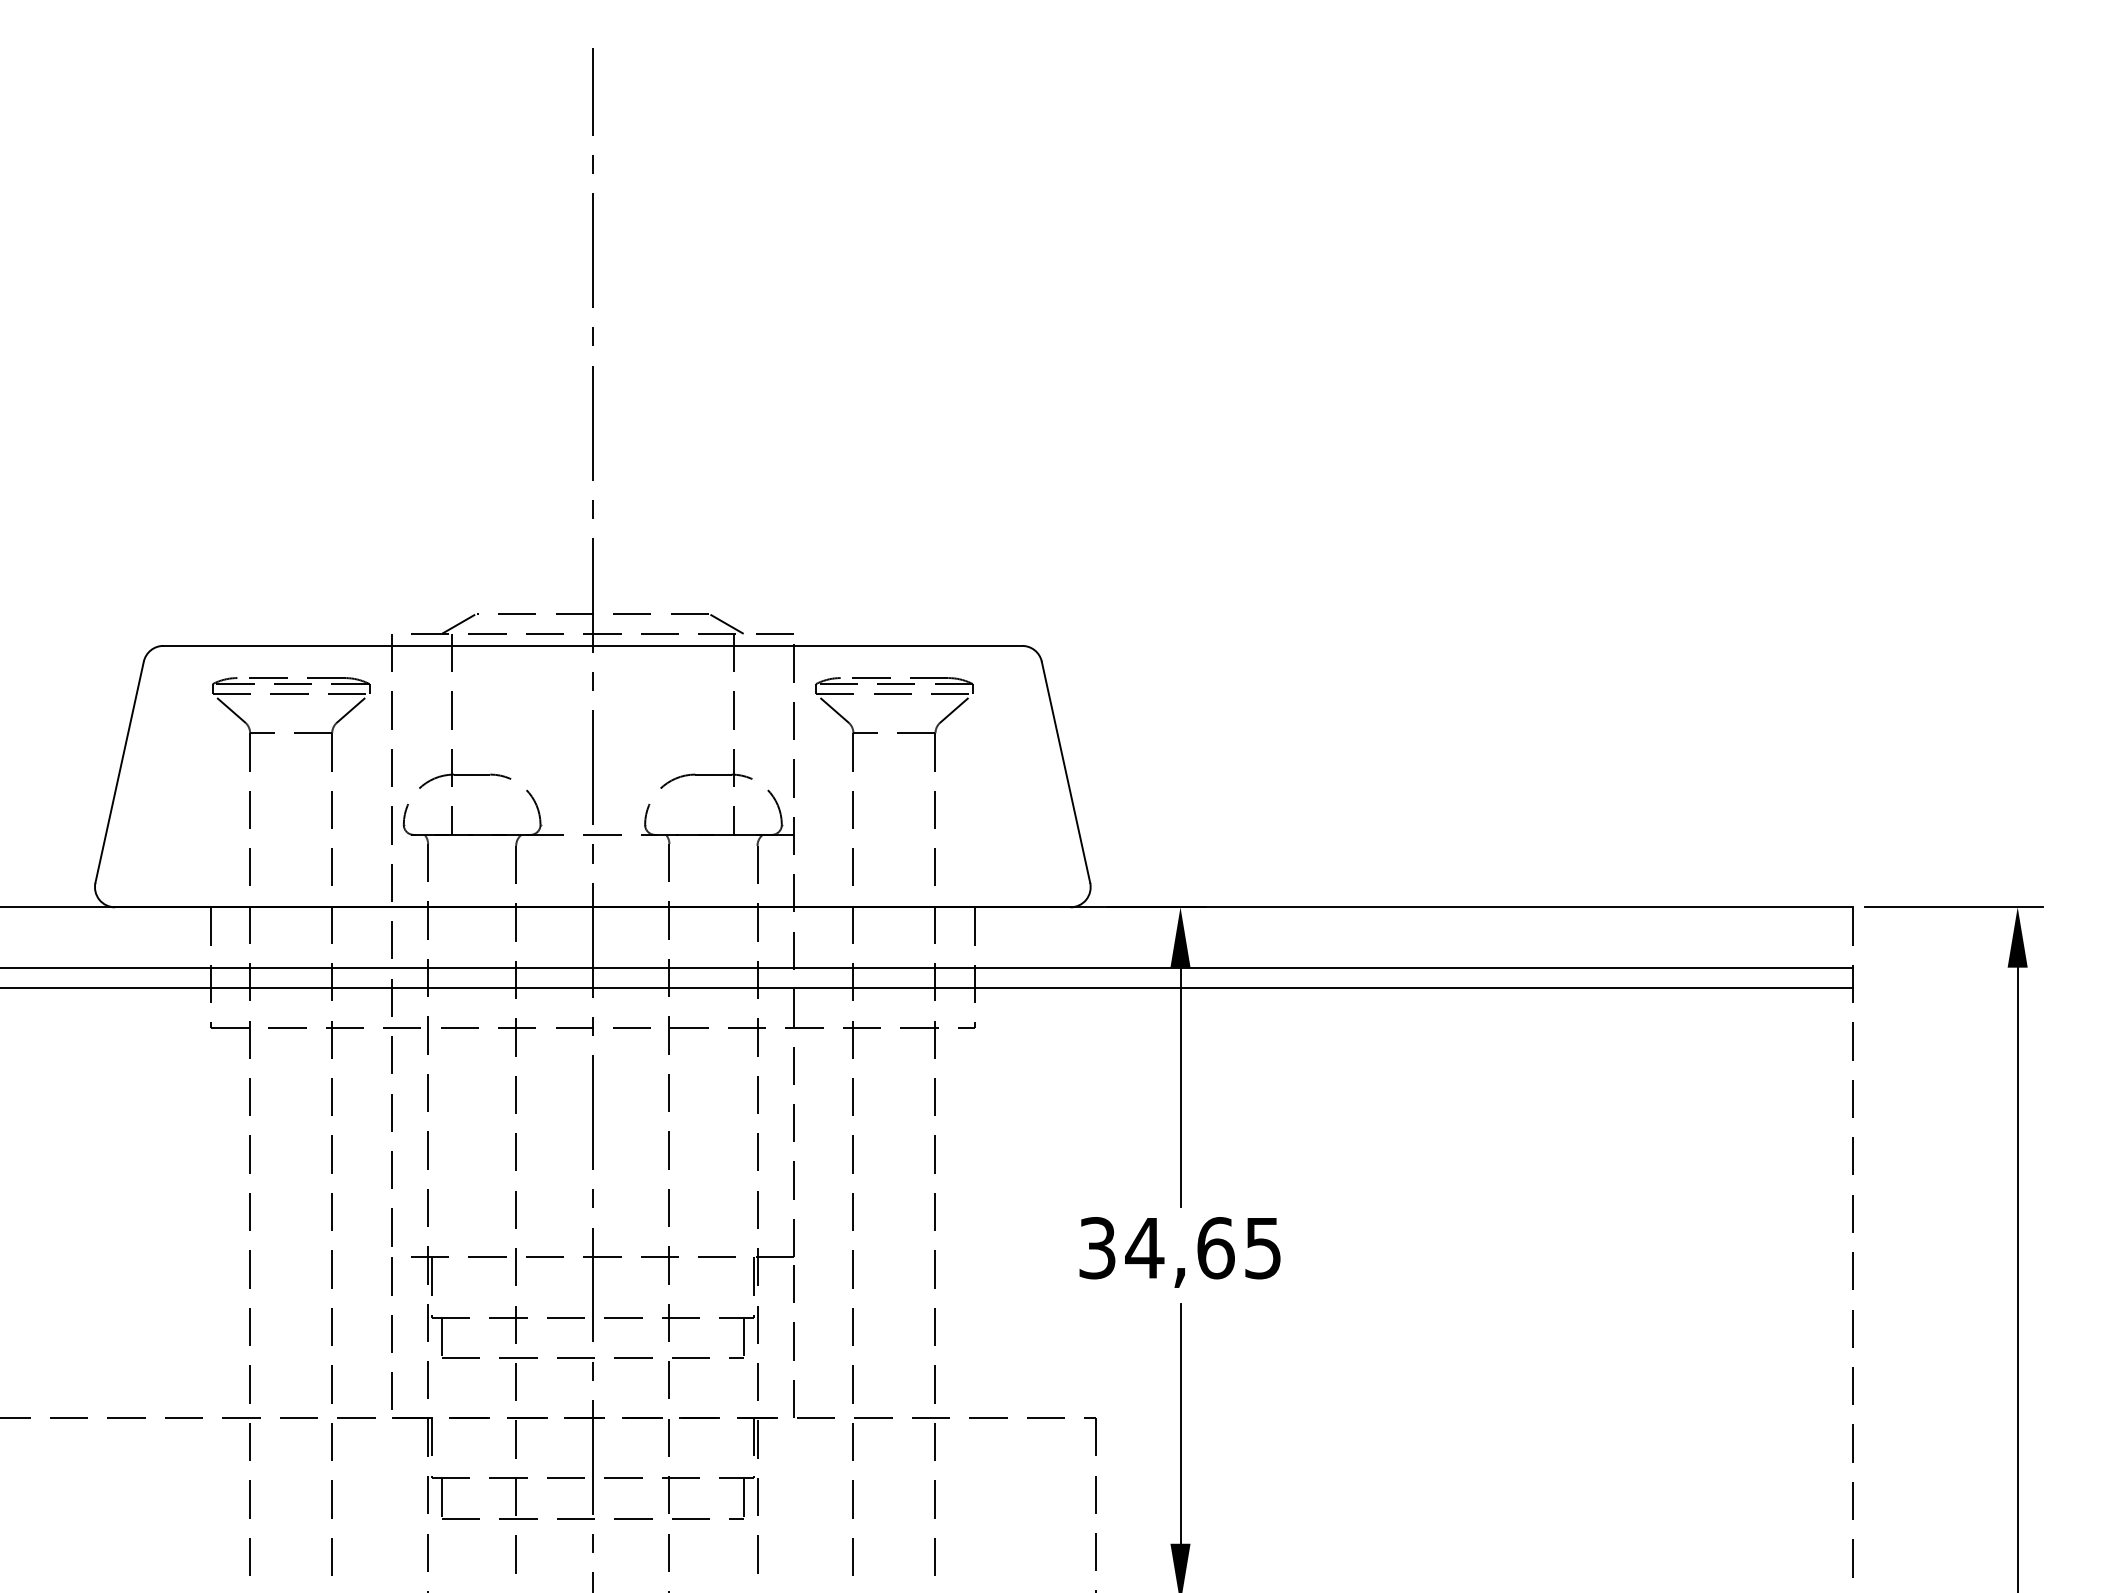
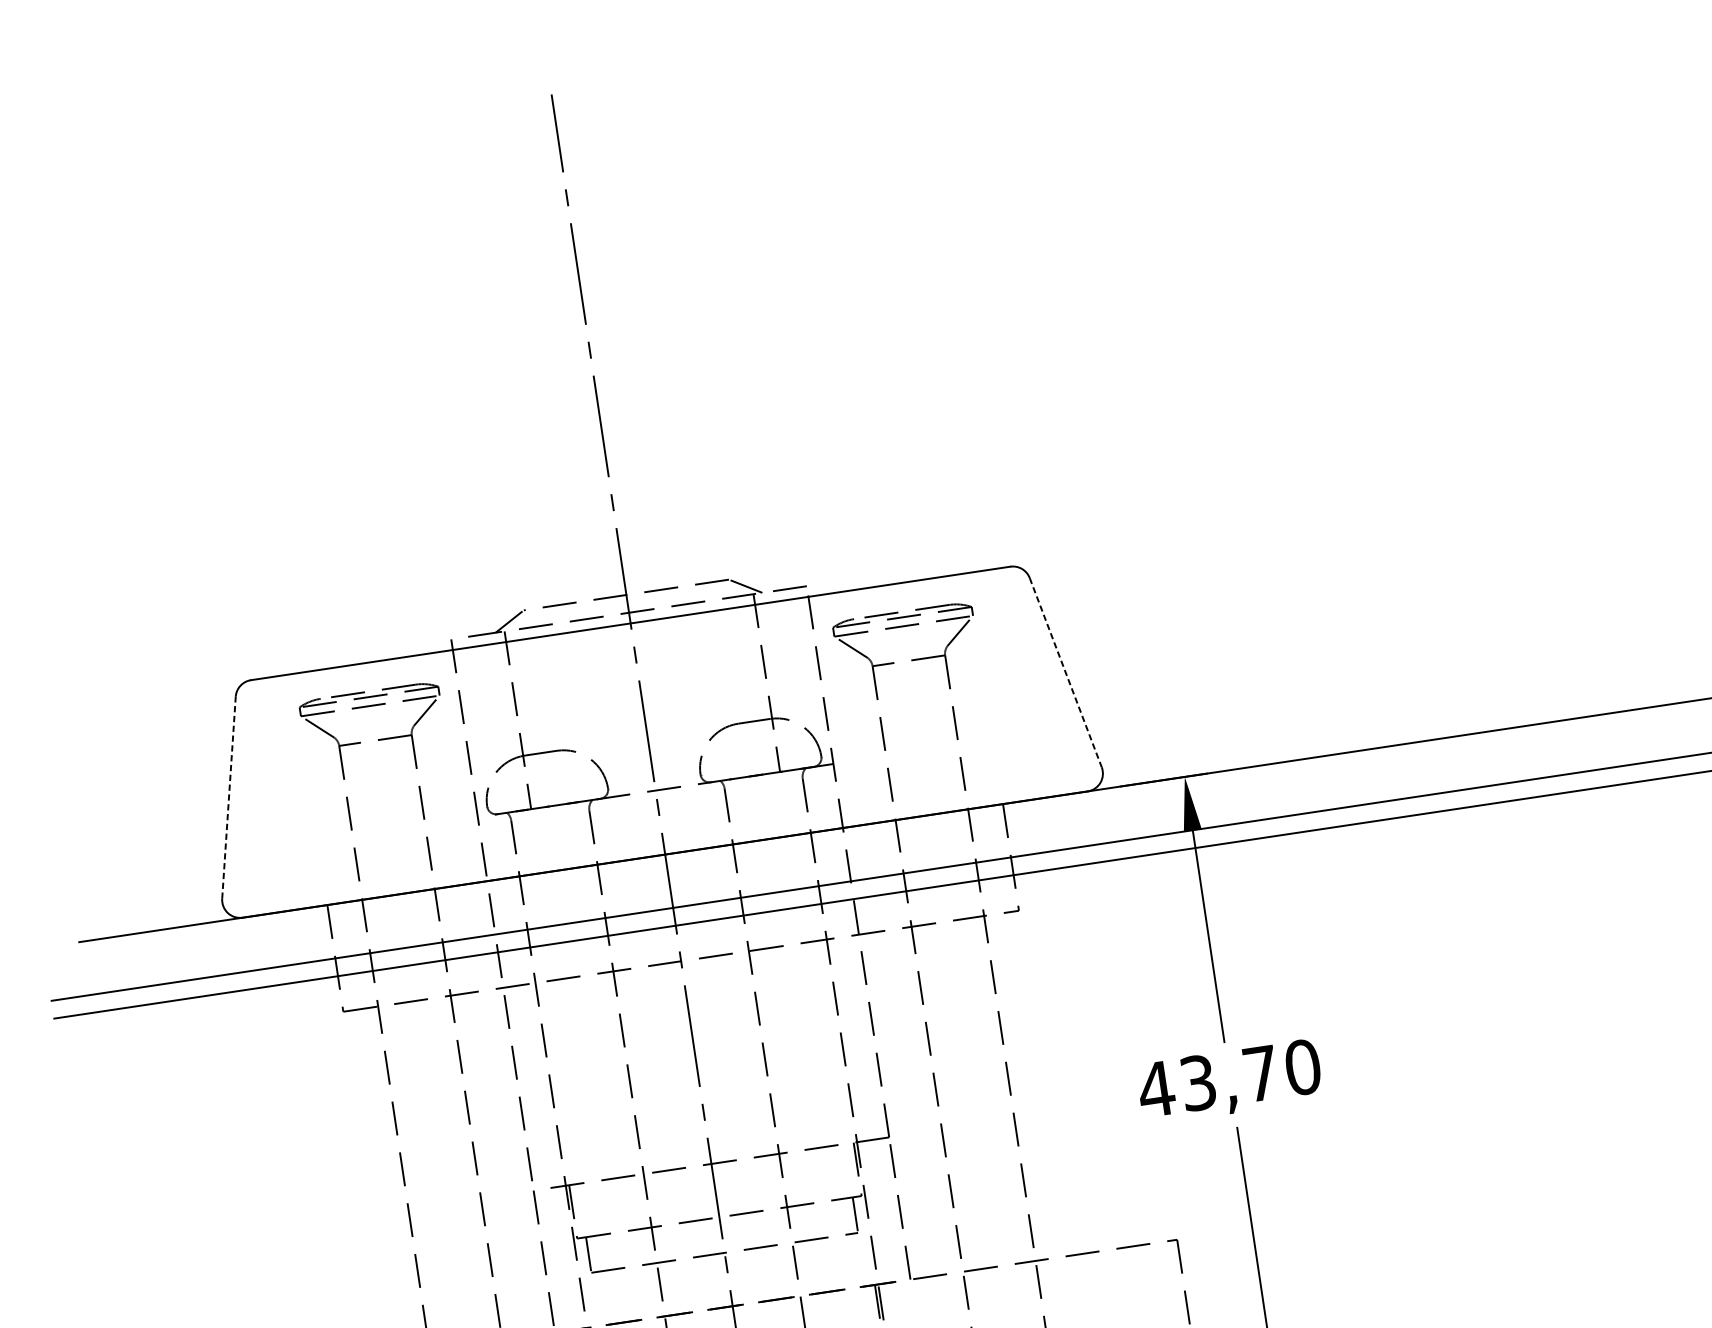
line: (119, 771) -> (228, 797), solid -> dashed
line: (1066, 772) -> (1066, 672), solid -> dashed
text: (1179, 1248) -> (1229, 1078), 34,65 -> 43,70

